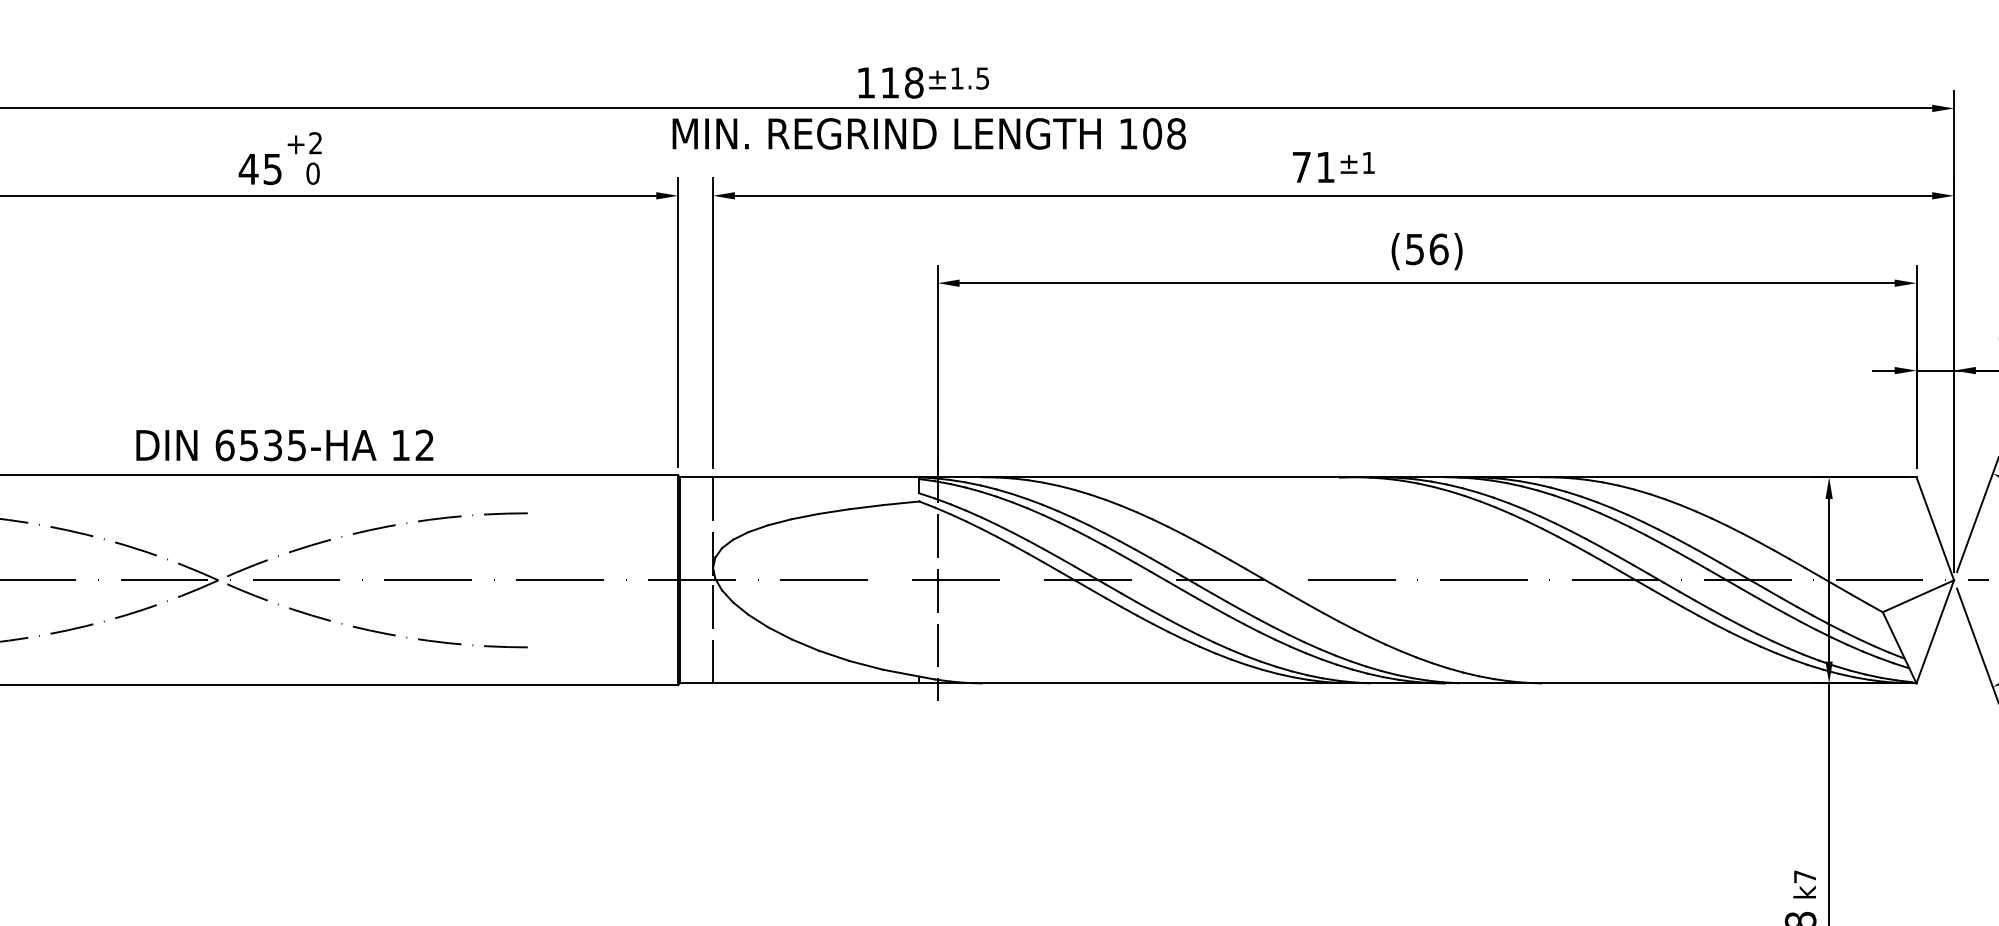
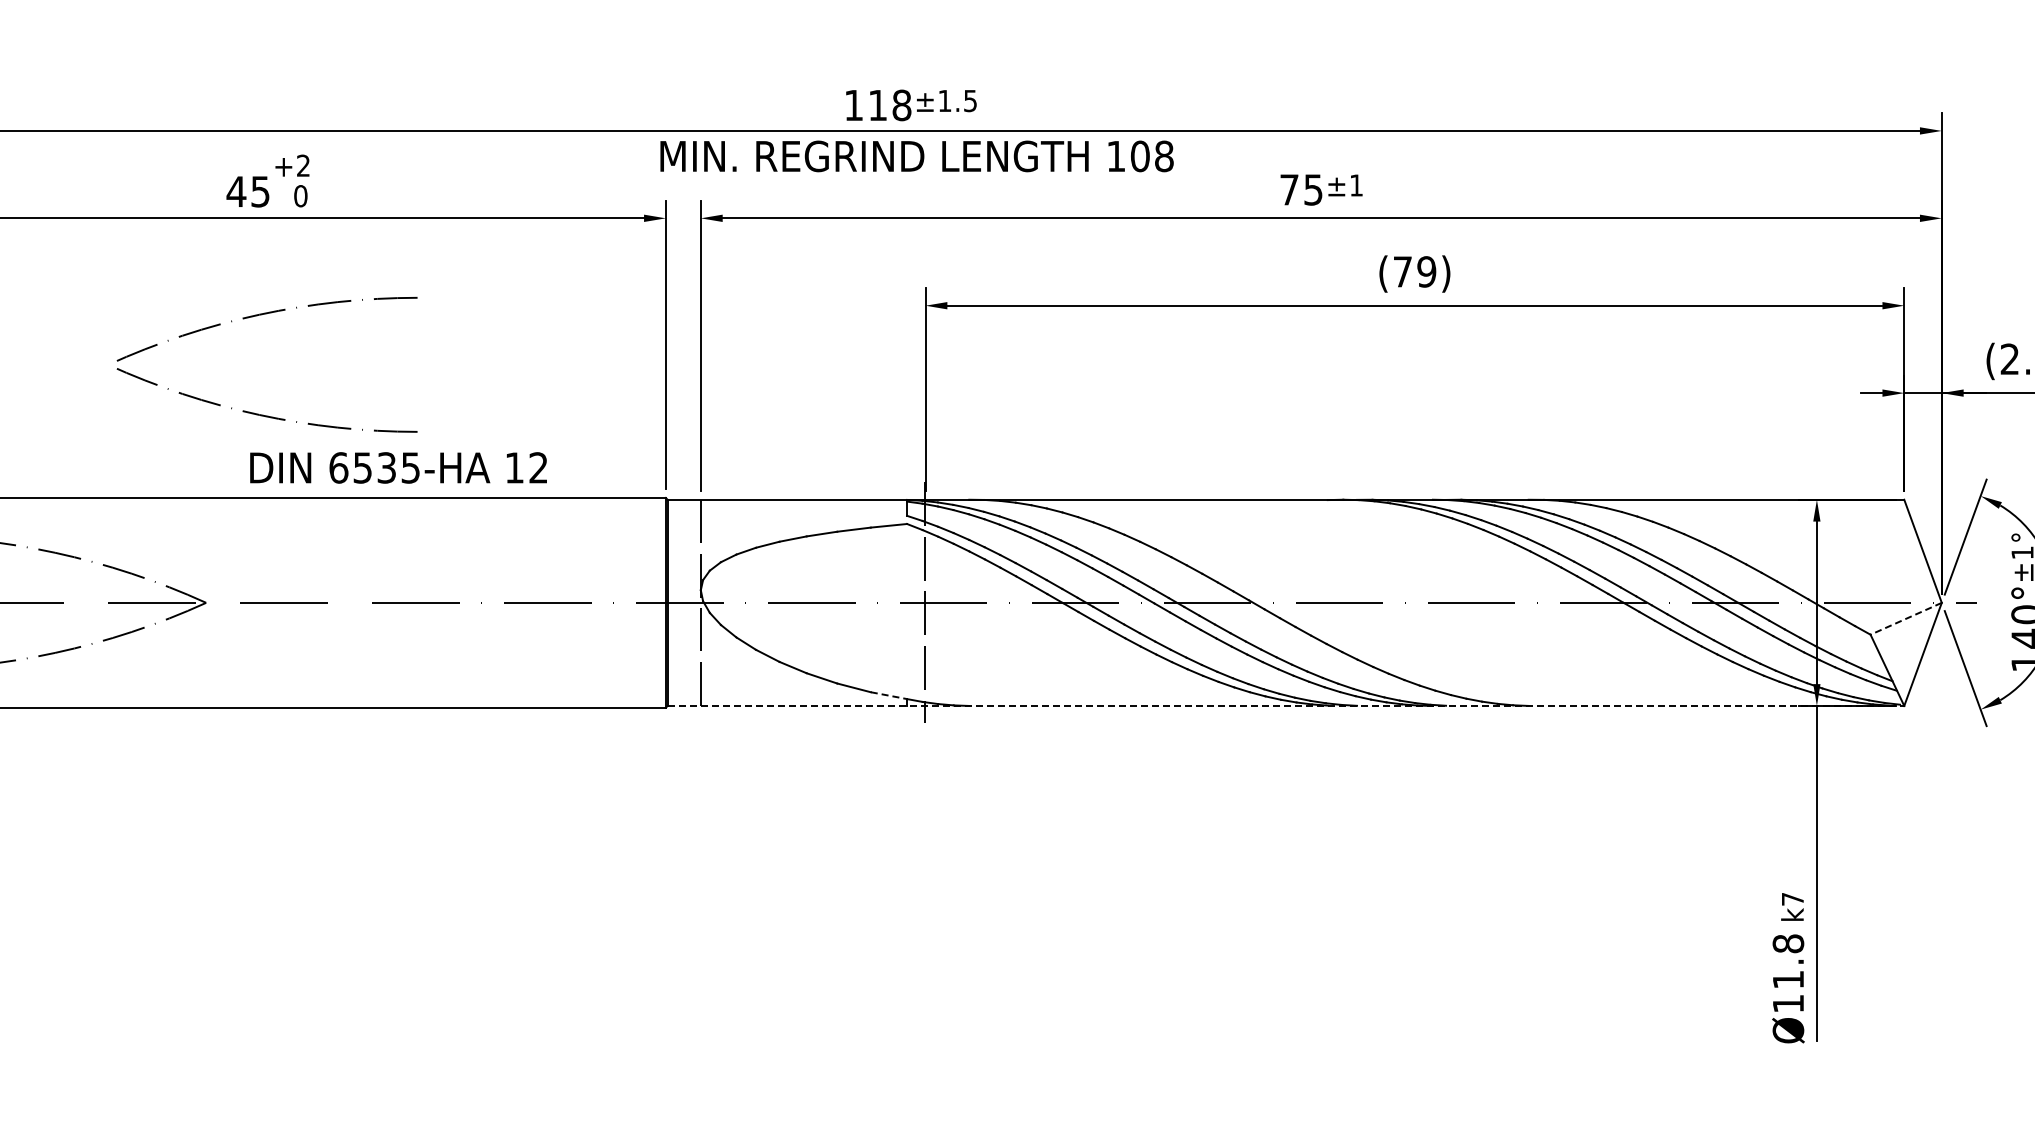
text: (1325, 166) -> (1313, 189), 71 -> 75
text: (1426, 248) -> (1414, 271), (56) -> (79)
text: (284, 444) -> (398, 467), moved
part: (367, 531) -> (257, 316), moved
line: (1917, 595) -> (1905, 618), solid -> dashed
line: (901, 672) -> (889, 695), solid -> dashed
line: (1298, 682) -> (1286, 705), solid -> dashed

